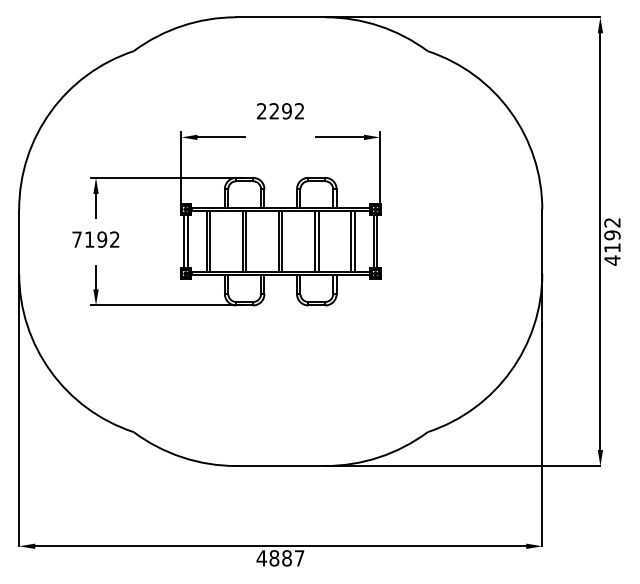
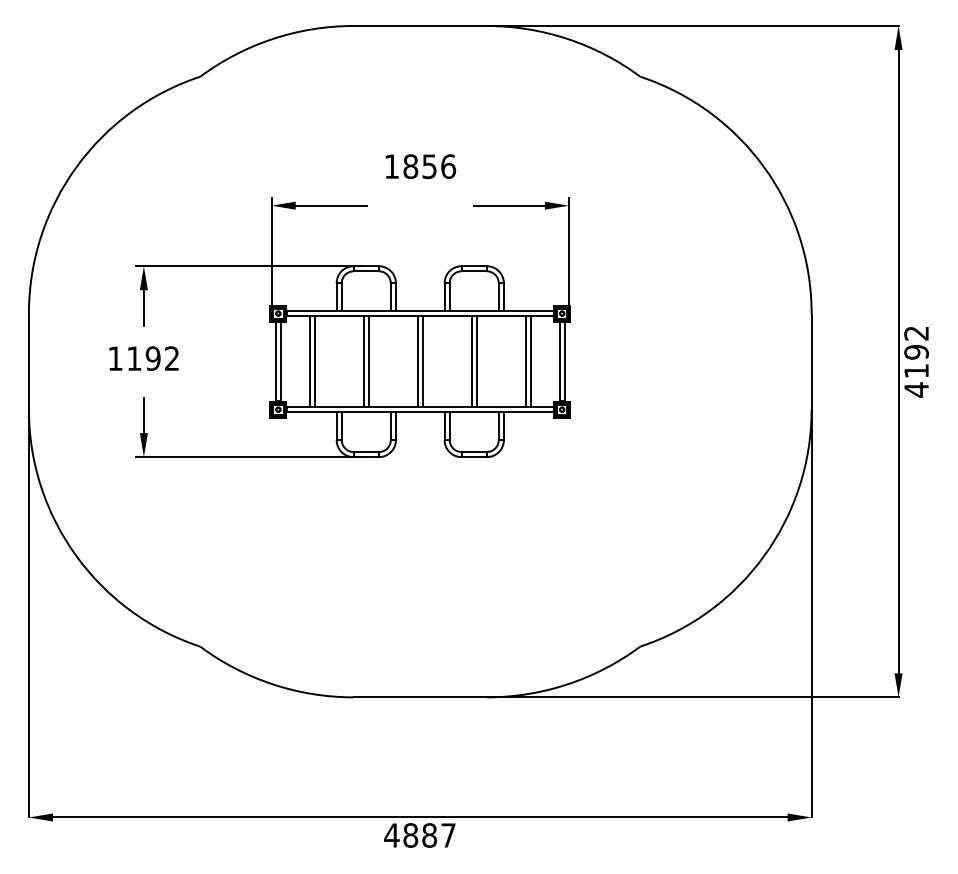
text: (280, 111) -> (419, 166), 2292 -> 1856
text: (76, 239) -> (114, 358), 7192 -> 1192

